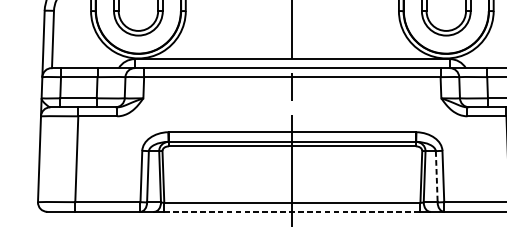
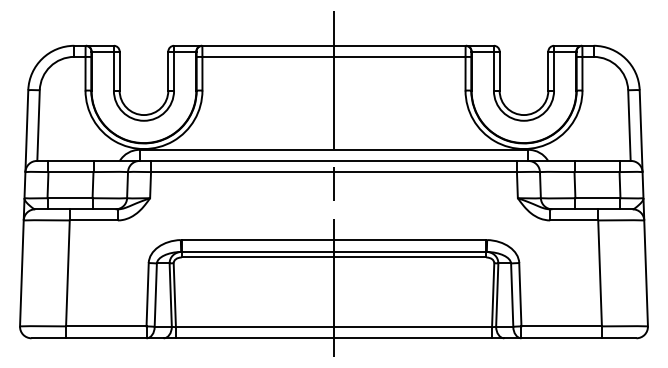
line: (436, 177) -> (512, 295), dashed -> solid
line: (292, 211) -> (334, 338), dashed -> solid

